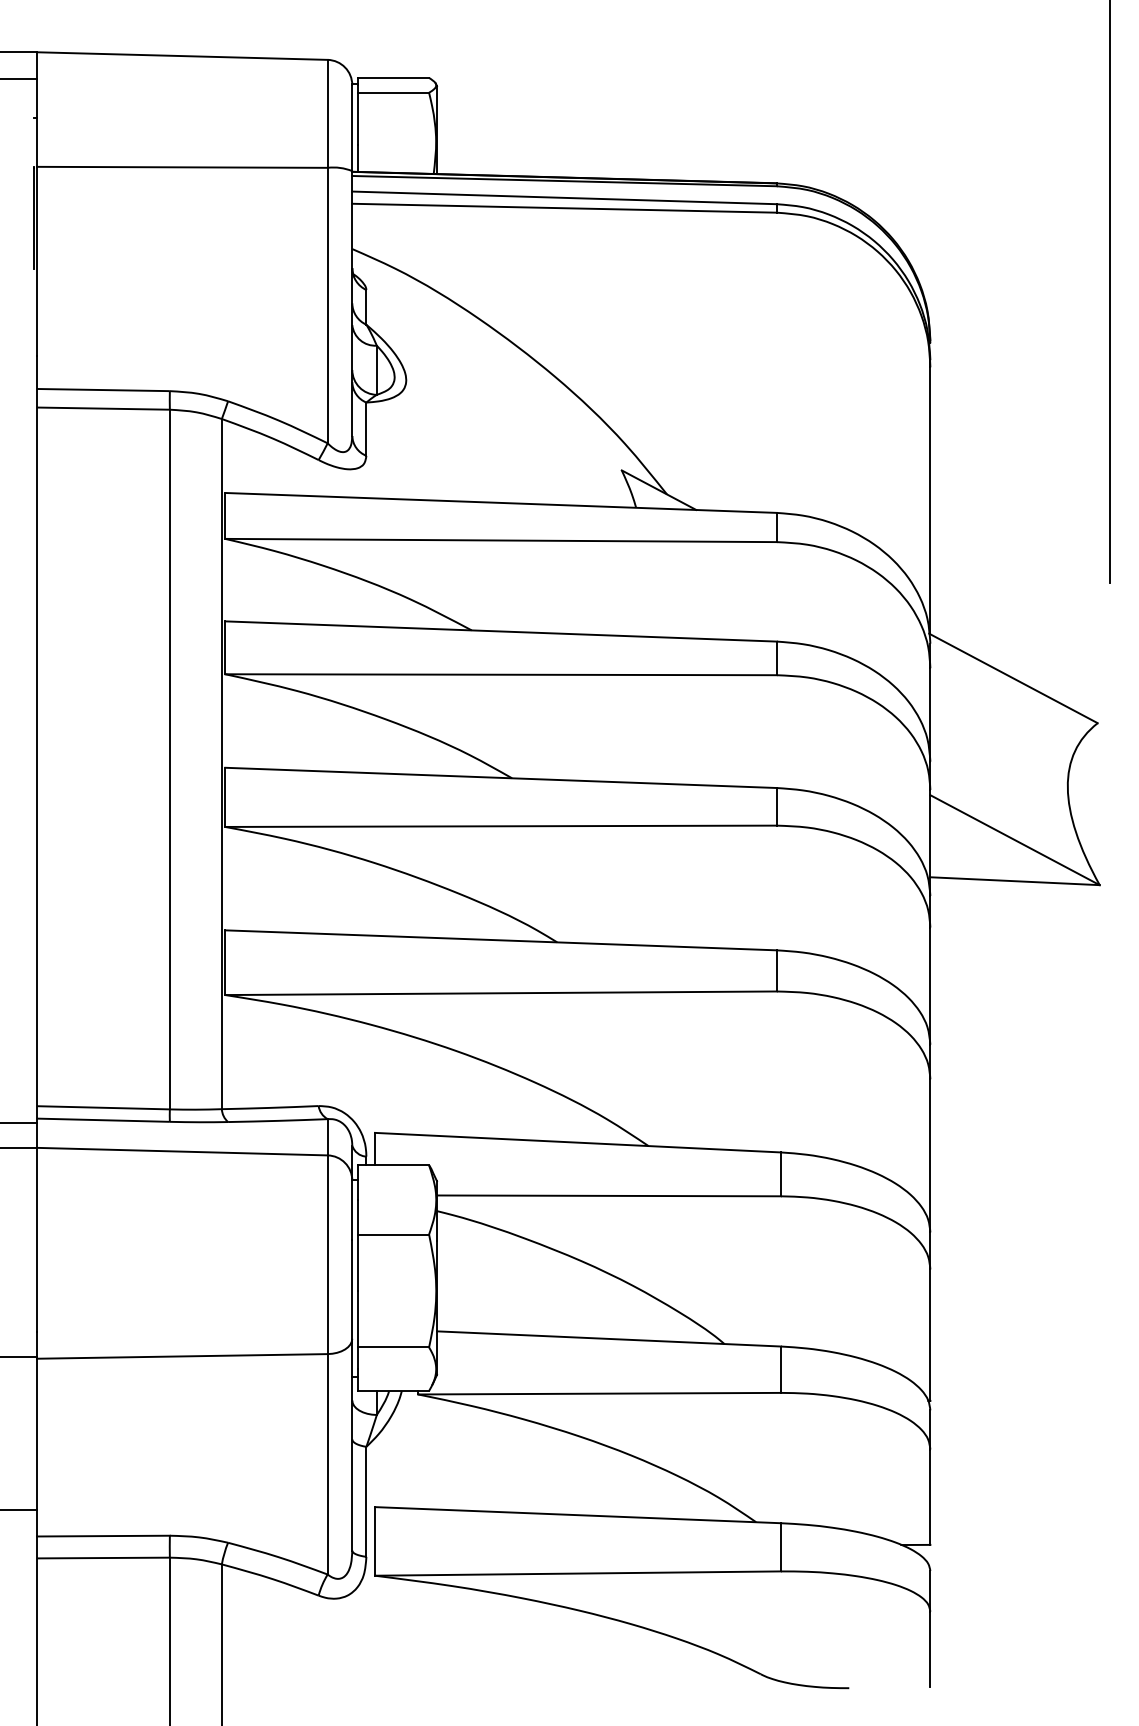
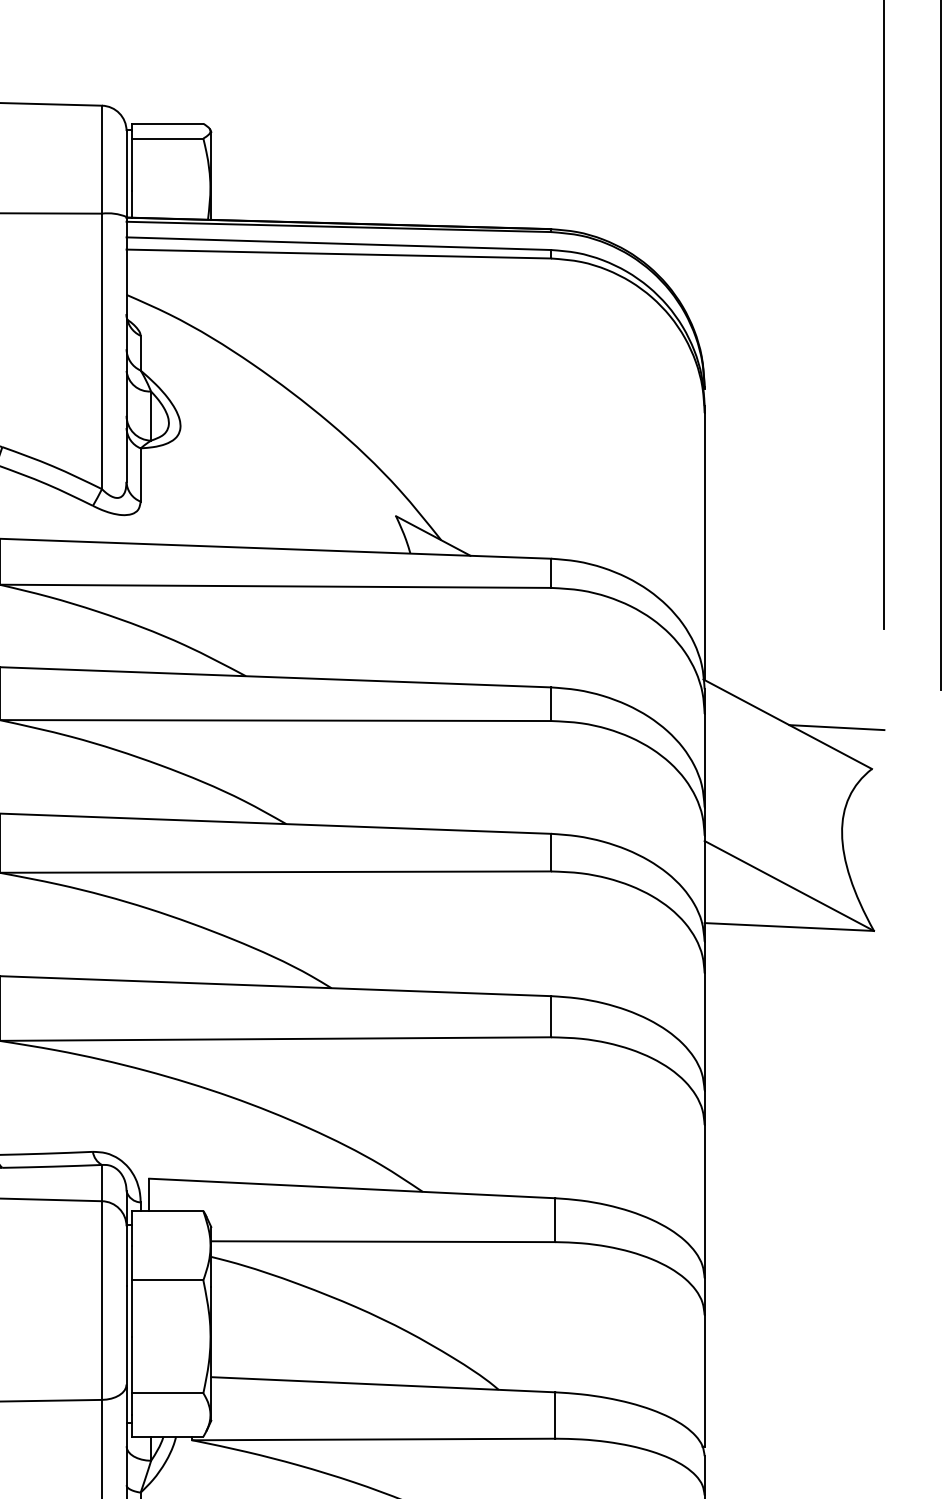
line: (1062, 681) -> (836, 727), added

